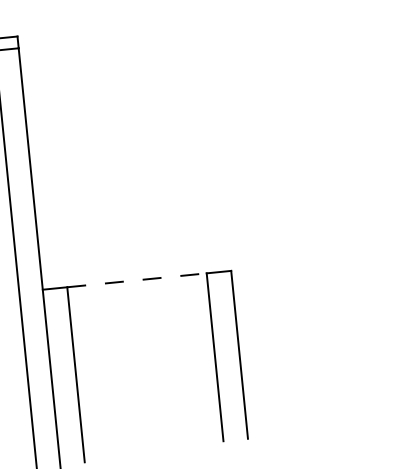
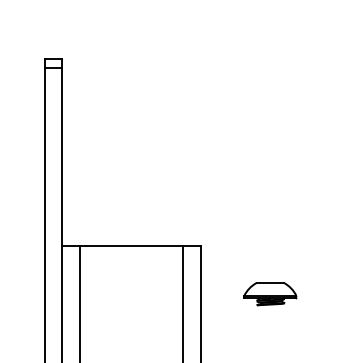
line: (138, 280) -> (132, 246), dashed -> solid
part: (331, 326) -> (270, 294), added

